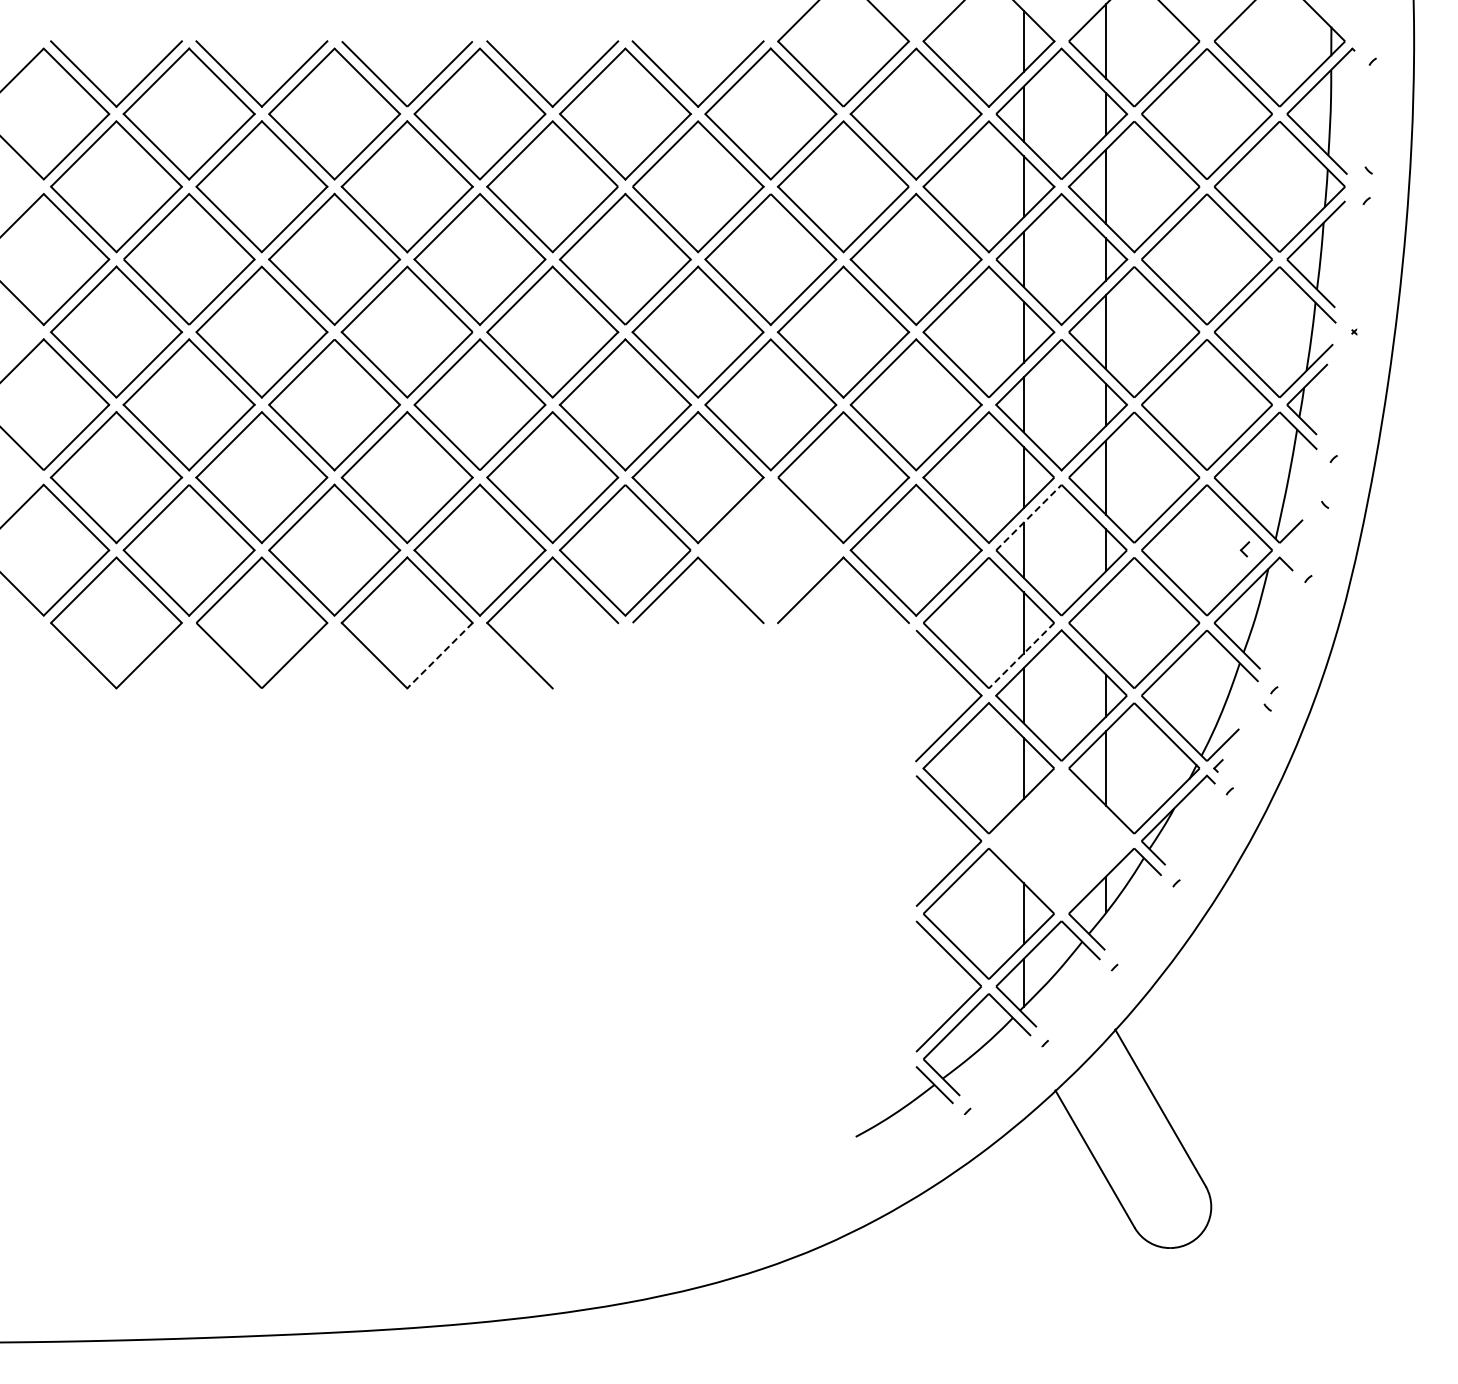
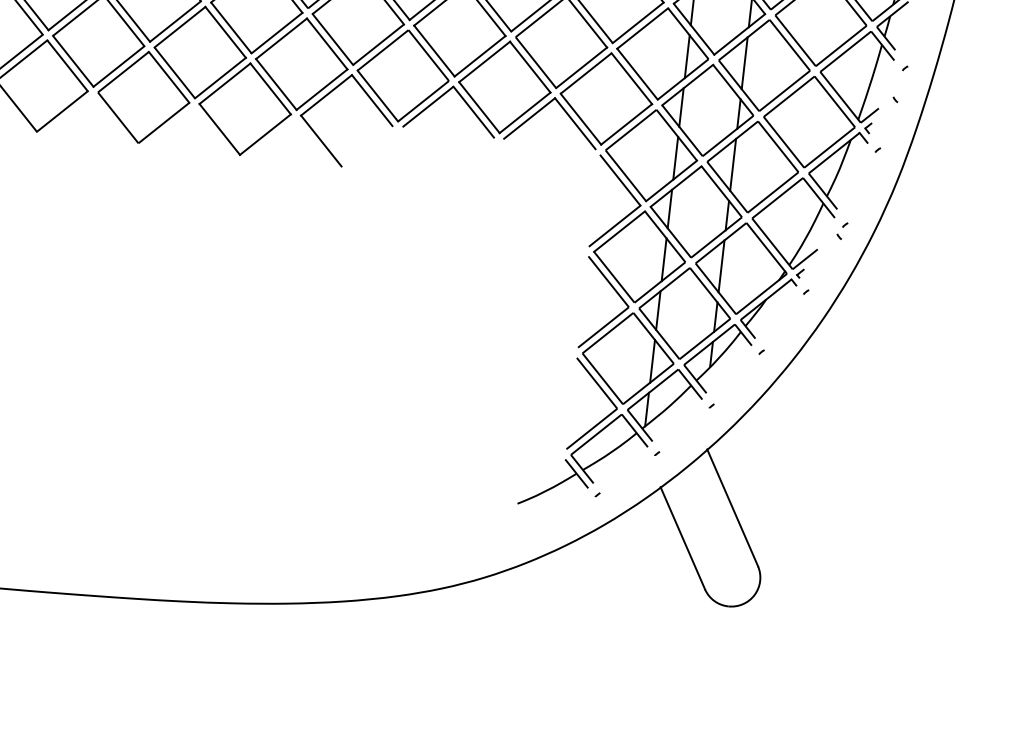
line: (1029, 517) -> (688, 85), dashed -> solid
part: (770, 549) -> (504, 86), added
part: (1244, 549) -> (867, 128), moved
line: (1106, 622) -> (733, 164), added
line: (439, 656) -> (265, 135), dashed -> solid
line: (1021, 656) -> (671, 181), dashed -> solid
part: (1061, 840) -> (684, 313), added

